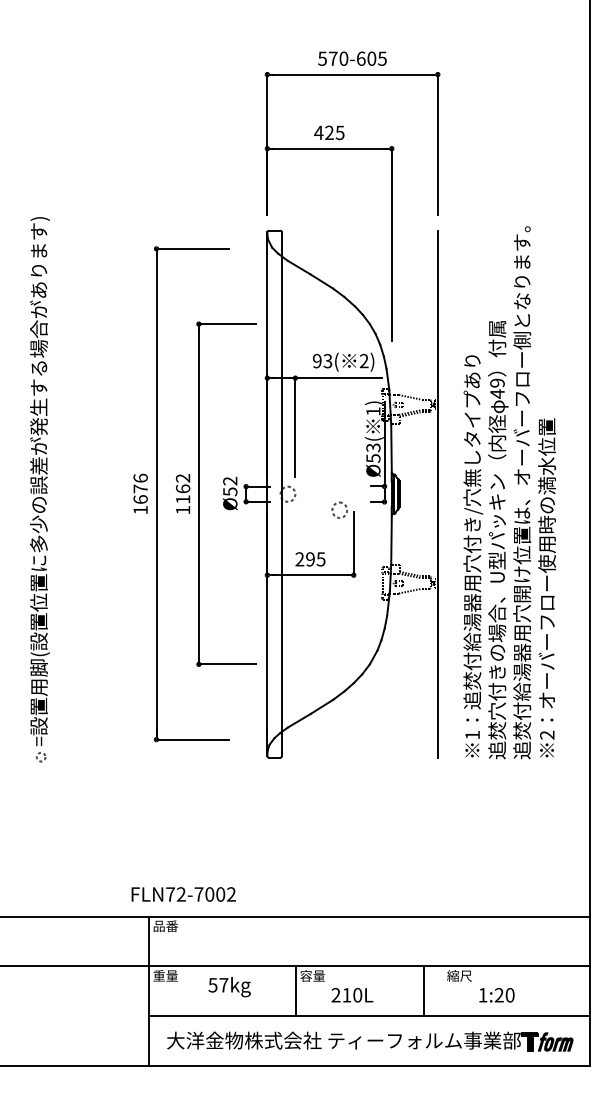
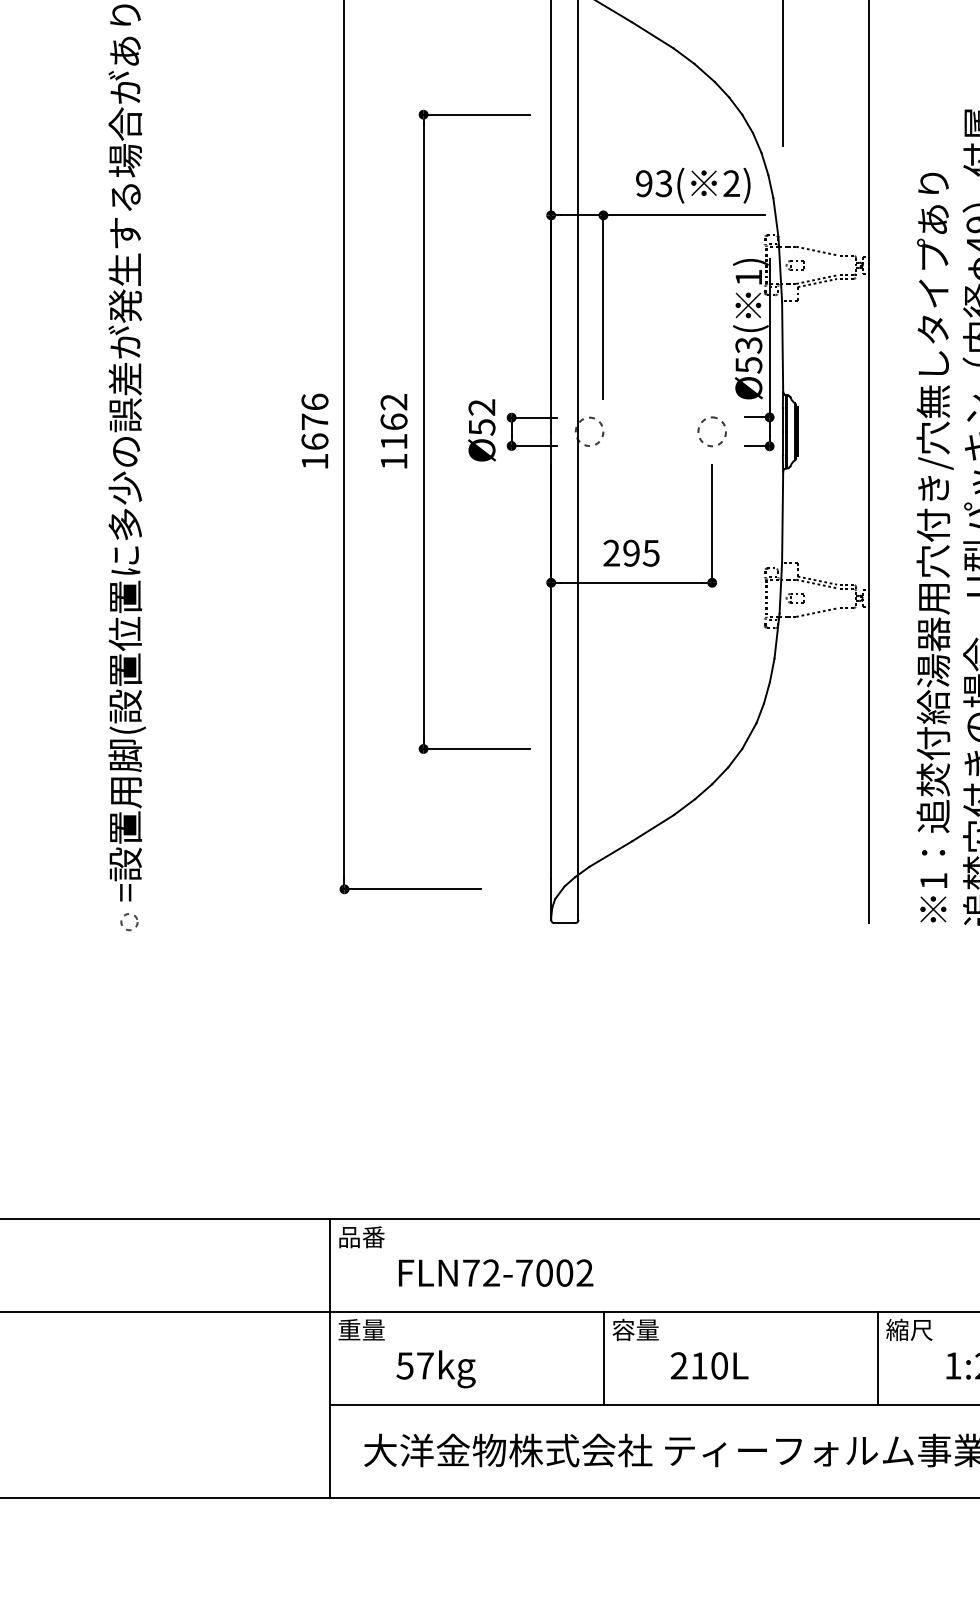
part: (339, 509) -> (711, 430), moved
text: (183, 894) -> (495, 1273), moved
text: (229, 987) -> (435, 1370), moved
line: (423, 991) -> (877, 1358), moved

